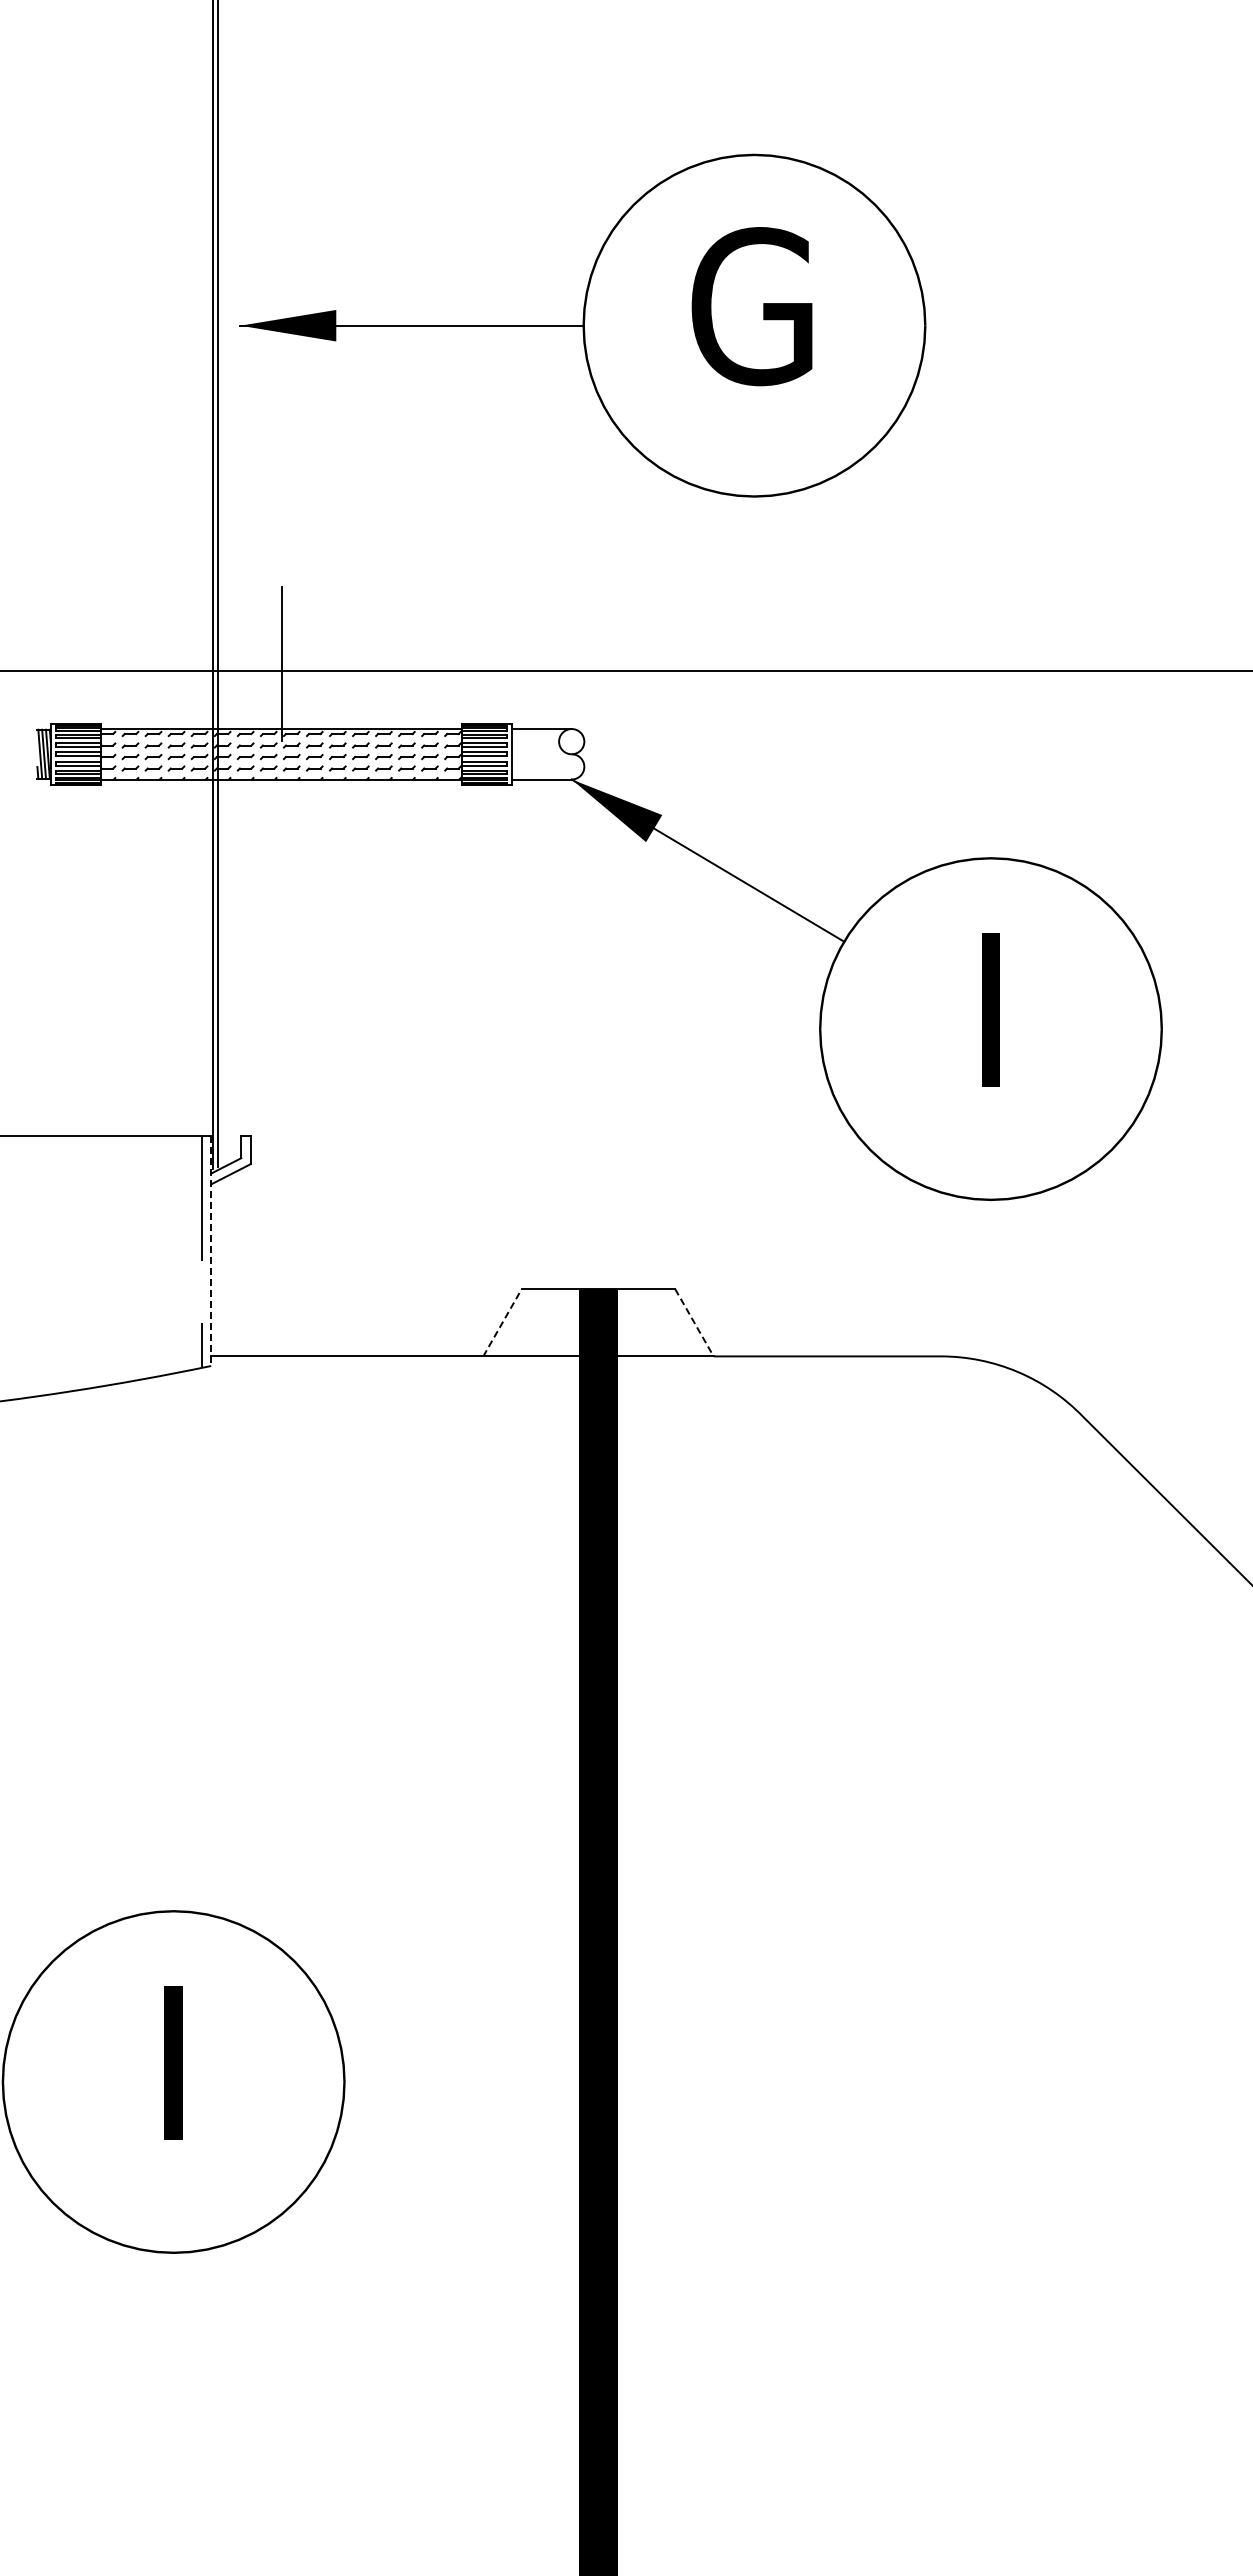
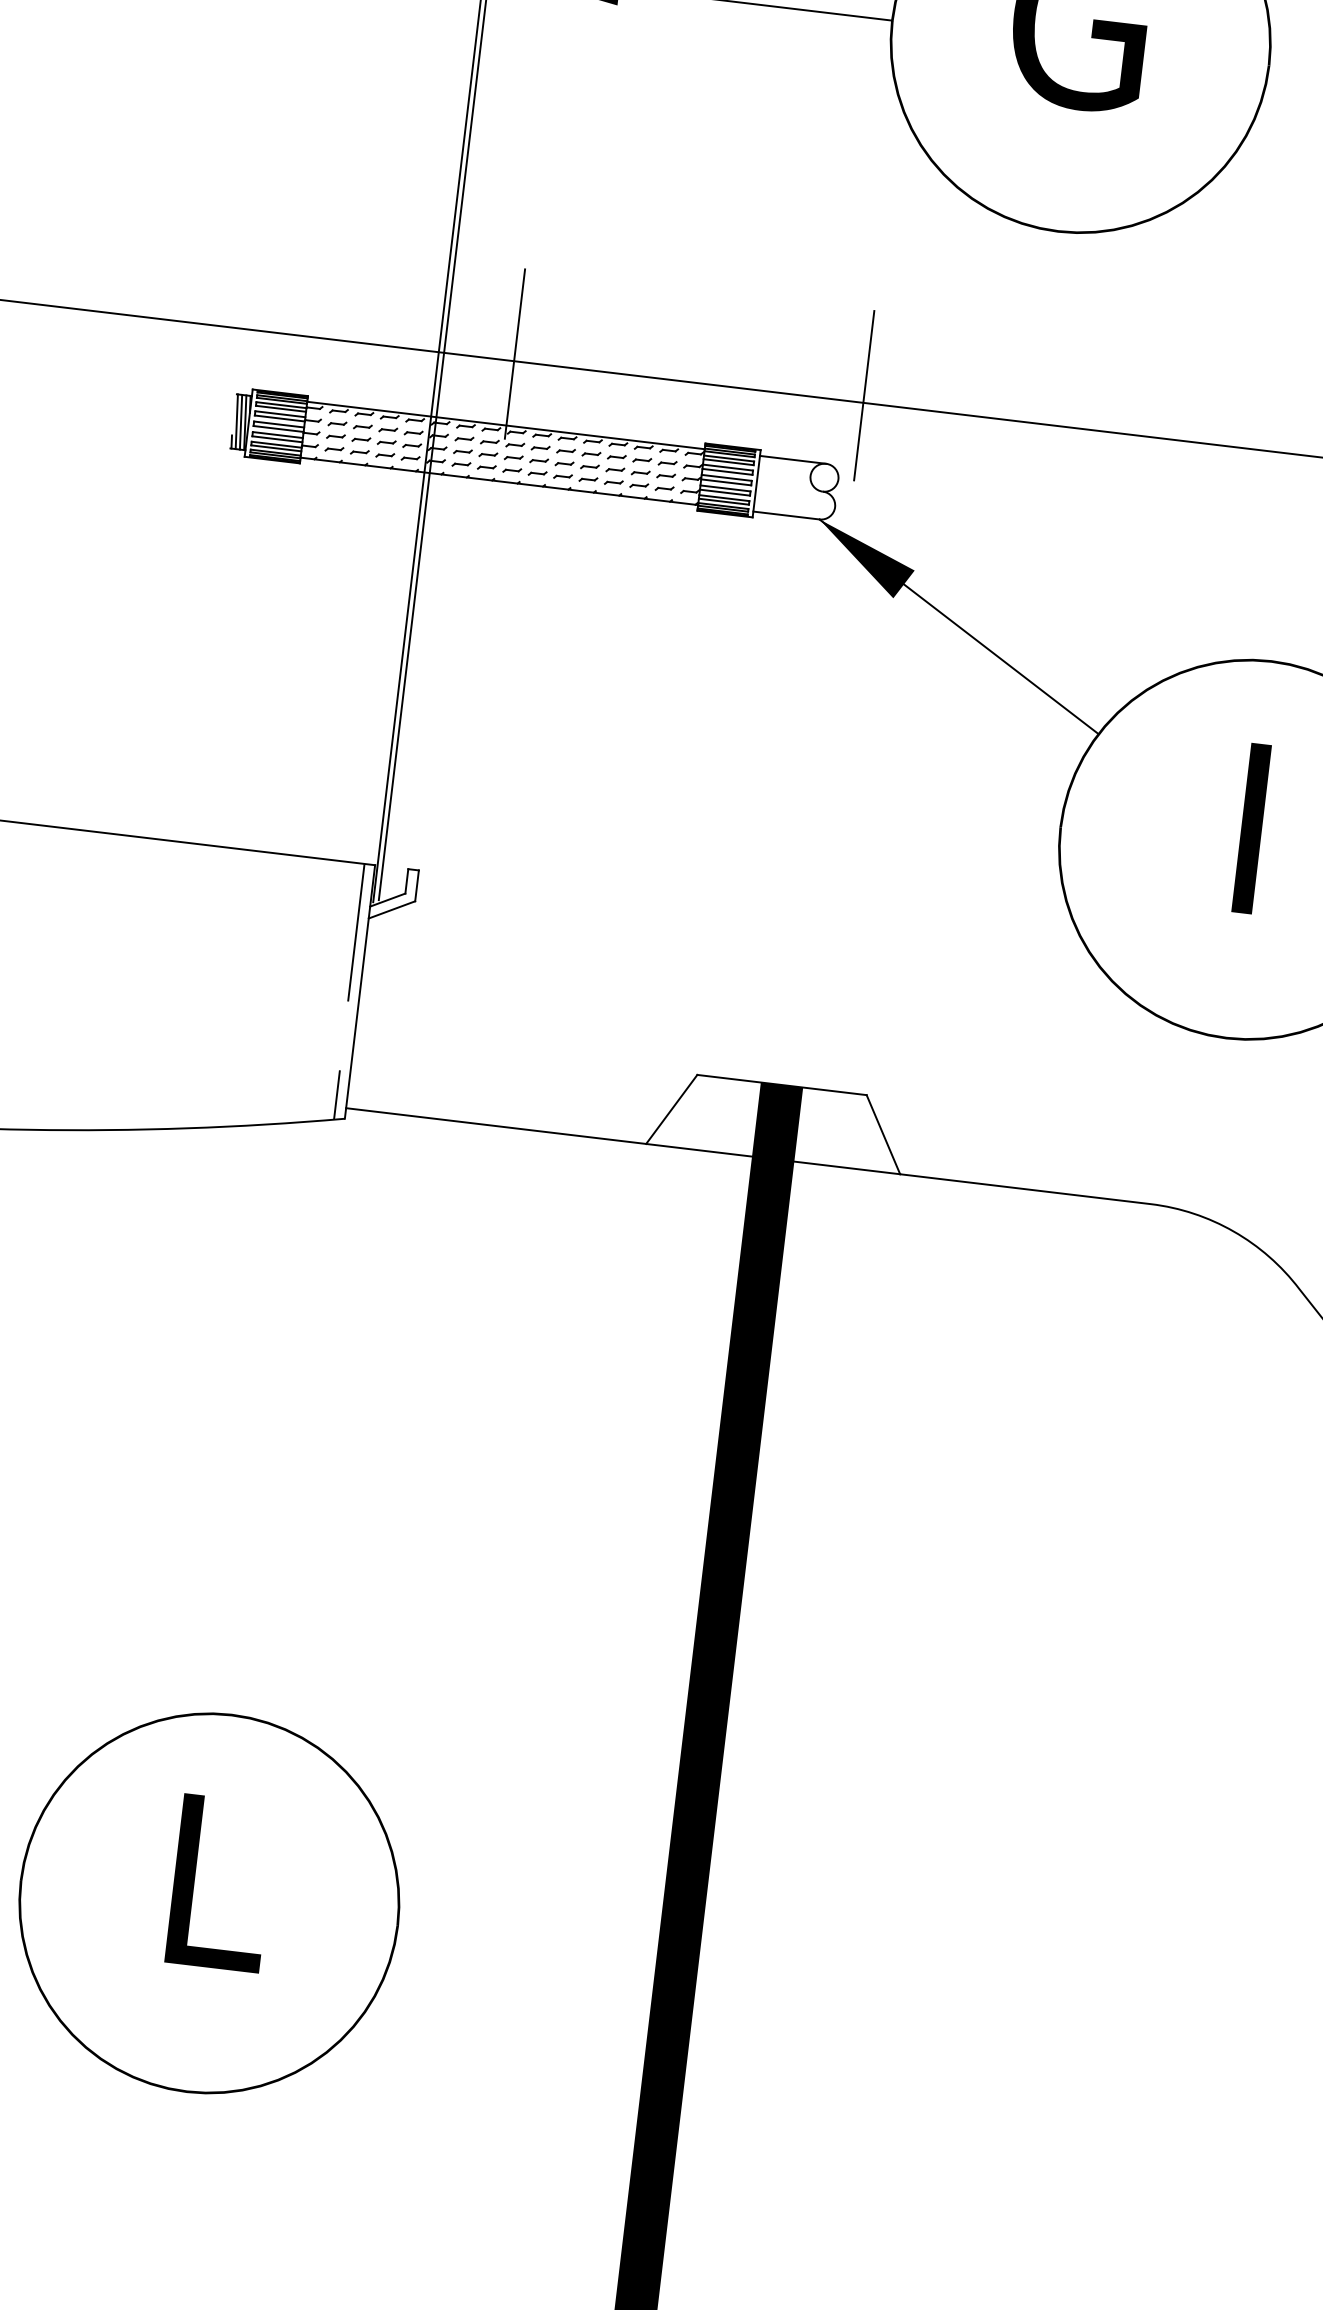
line: (598, 663) -> (864, 395), added
line: (211, 1251) -> (360, 992), dashed -> solid
line: (502, 1322) -> (671, 1109), dashed -> solid
line: (694, 1322) -> (883, 1134), dashed -> solid
text: (182, 2062) -> (221, 1883), I -> L

